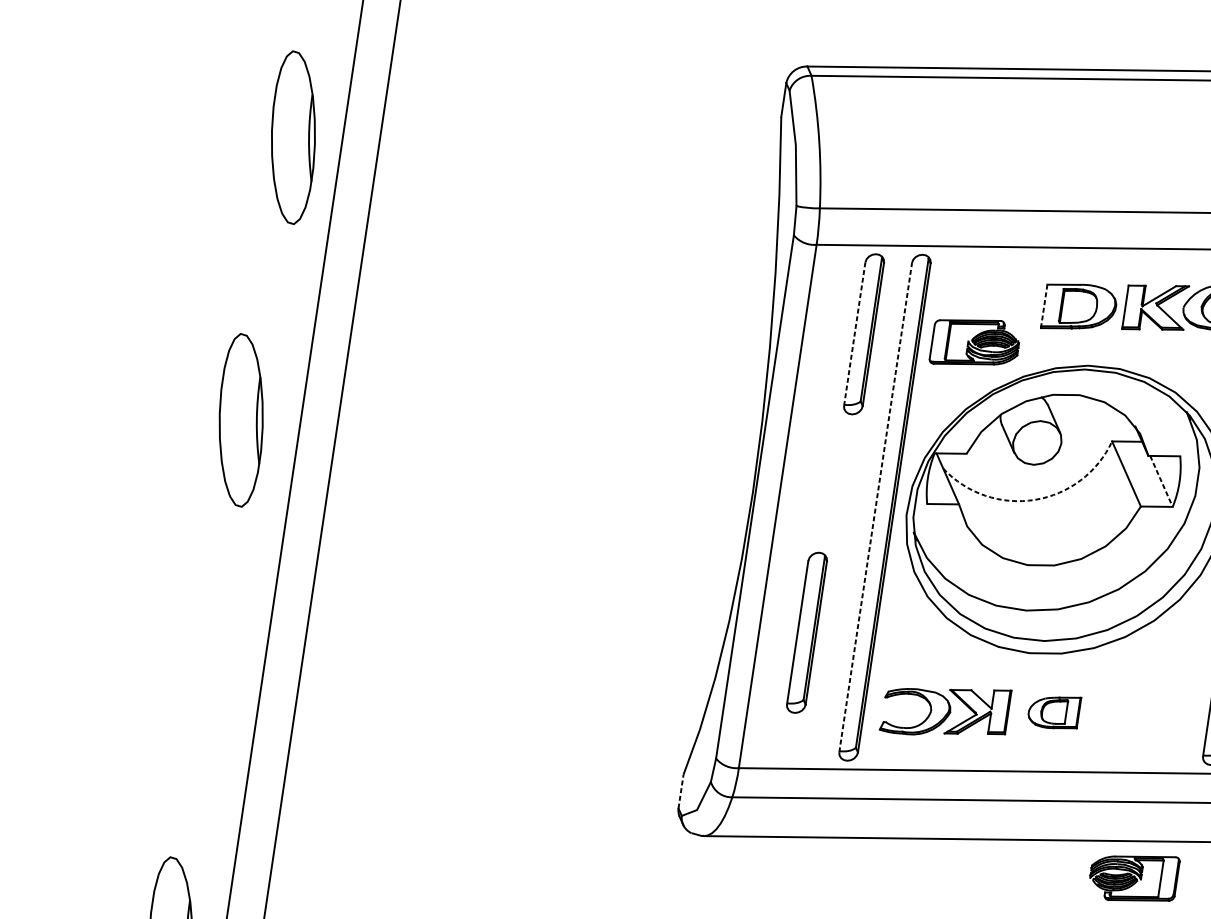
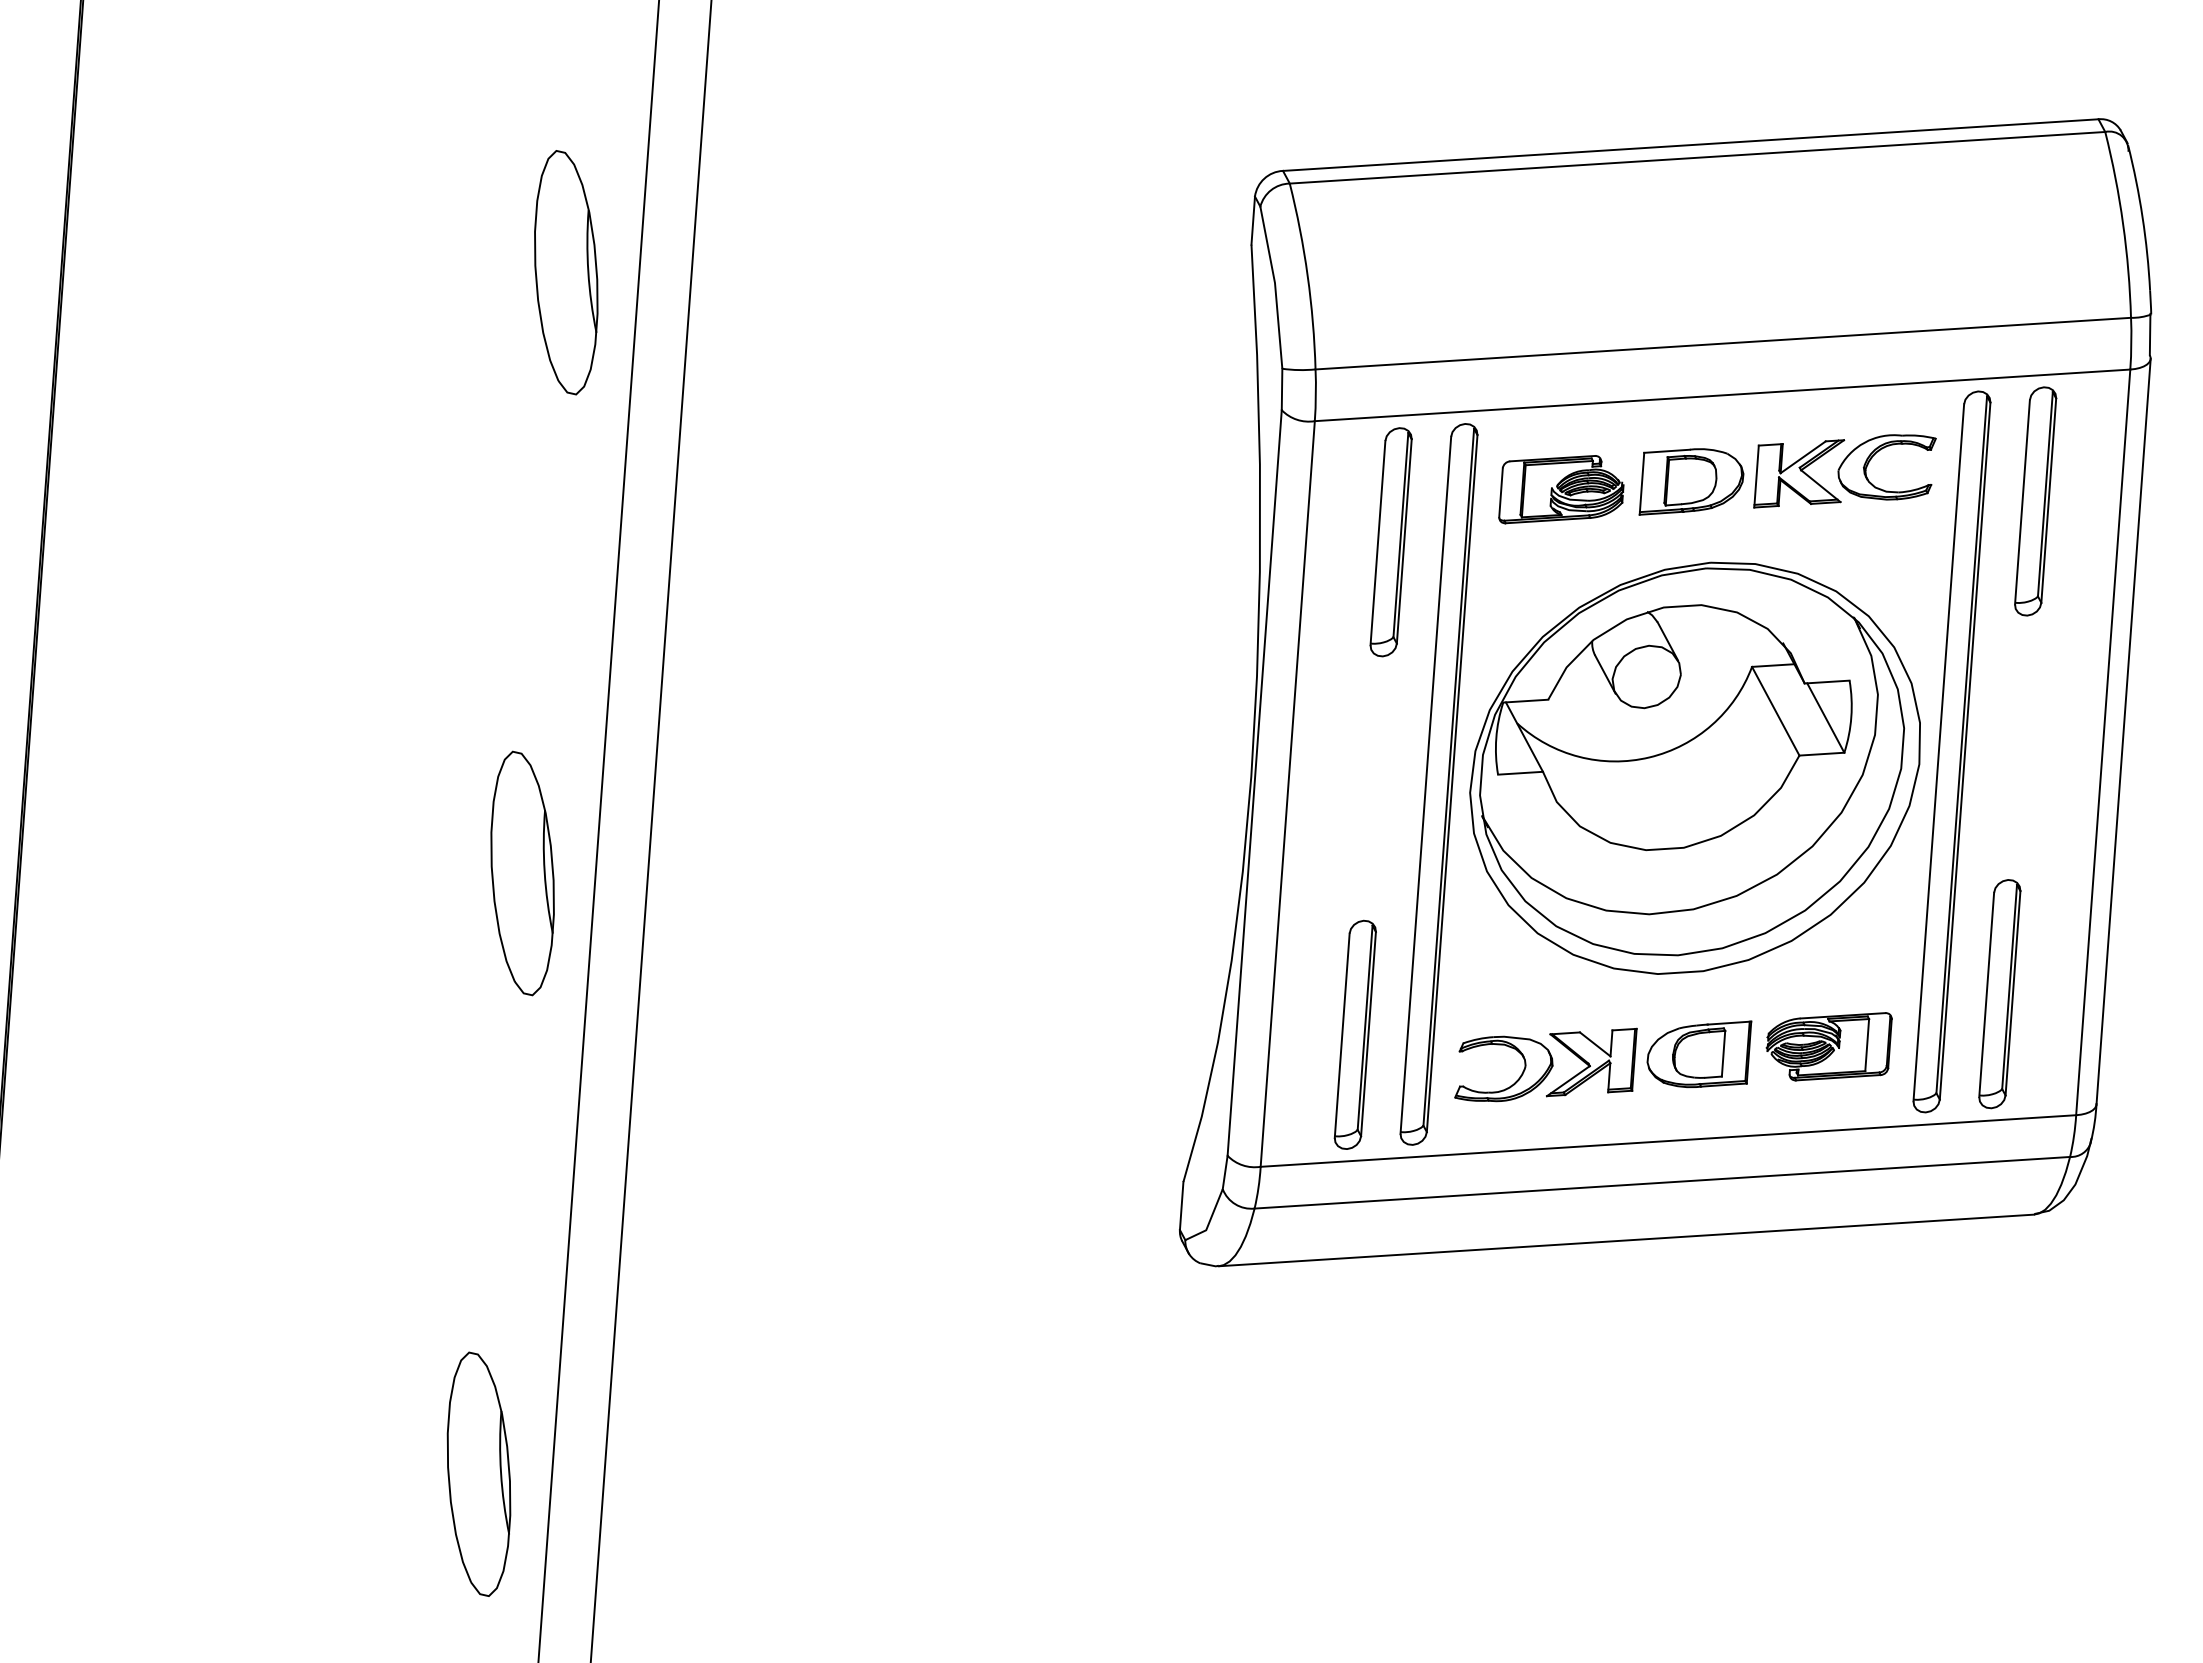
part: (293, 137) -> (566, 272), moved
line: (1044, 306) -> (1642, 483), dashed -> solid
line: (855, 333) -> (1378, 542), dashed -> solid
part: (975, 342) -> (1561, 489), moved
part: (241, 420) -> (522, 873), moved
line: (1161, 481) -> (1826, 718), dashed -> solid
arc: (1034, 499) -> (1649, 757), dashed -> solid
line: (875, 507) -> (1425, 784), dashed -> solid
part: (806, 632) -> (1354, 1034), moved
part: (1054, 712) -> (1699, 1054), size x1.43
line: (680, 791) -> (1181, 1205), dashed -> solid
part: (1133, 877) -> (1828, 1046), moved

